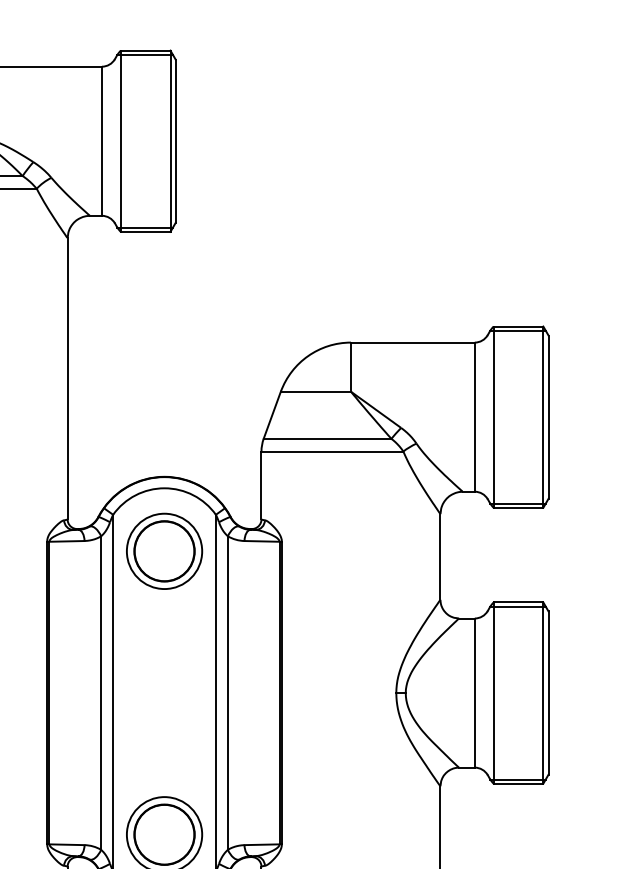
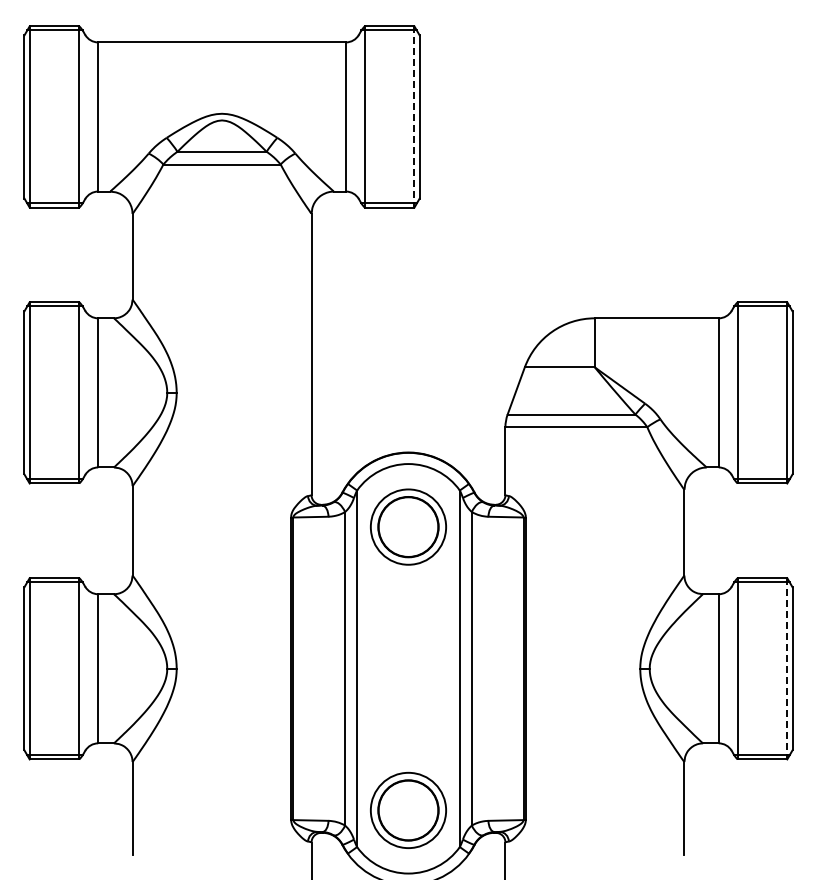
line: (170, 141) -> (414, 117), solid -> dashed
line: (543, 692) -> (787, 668), solid -> dashed

